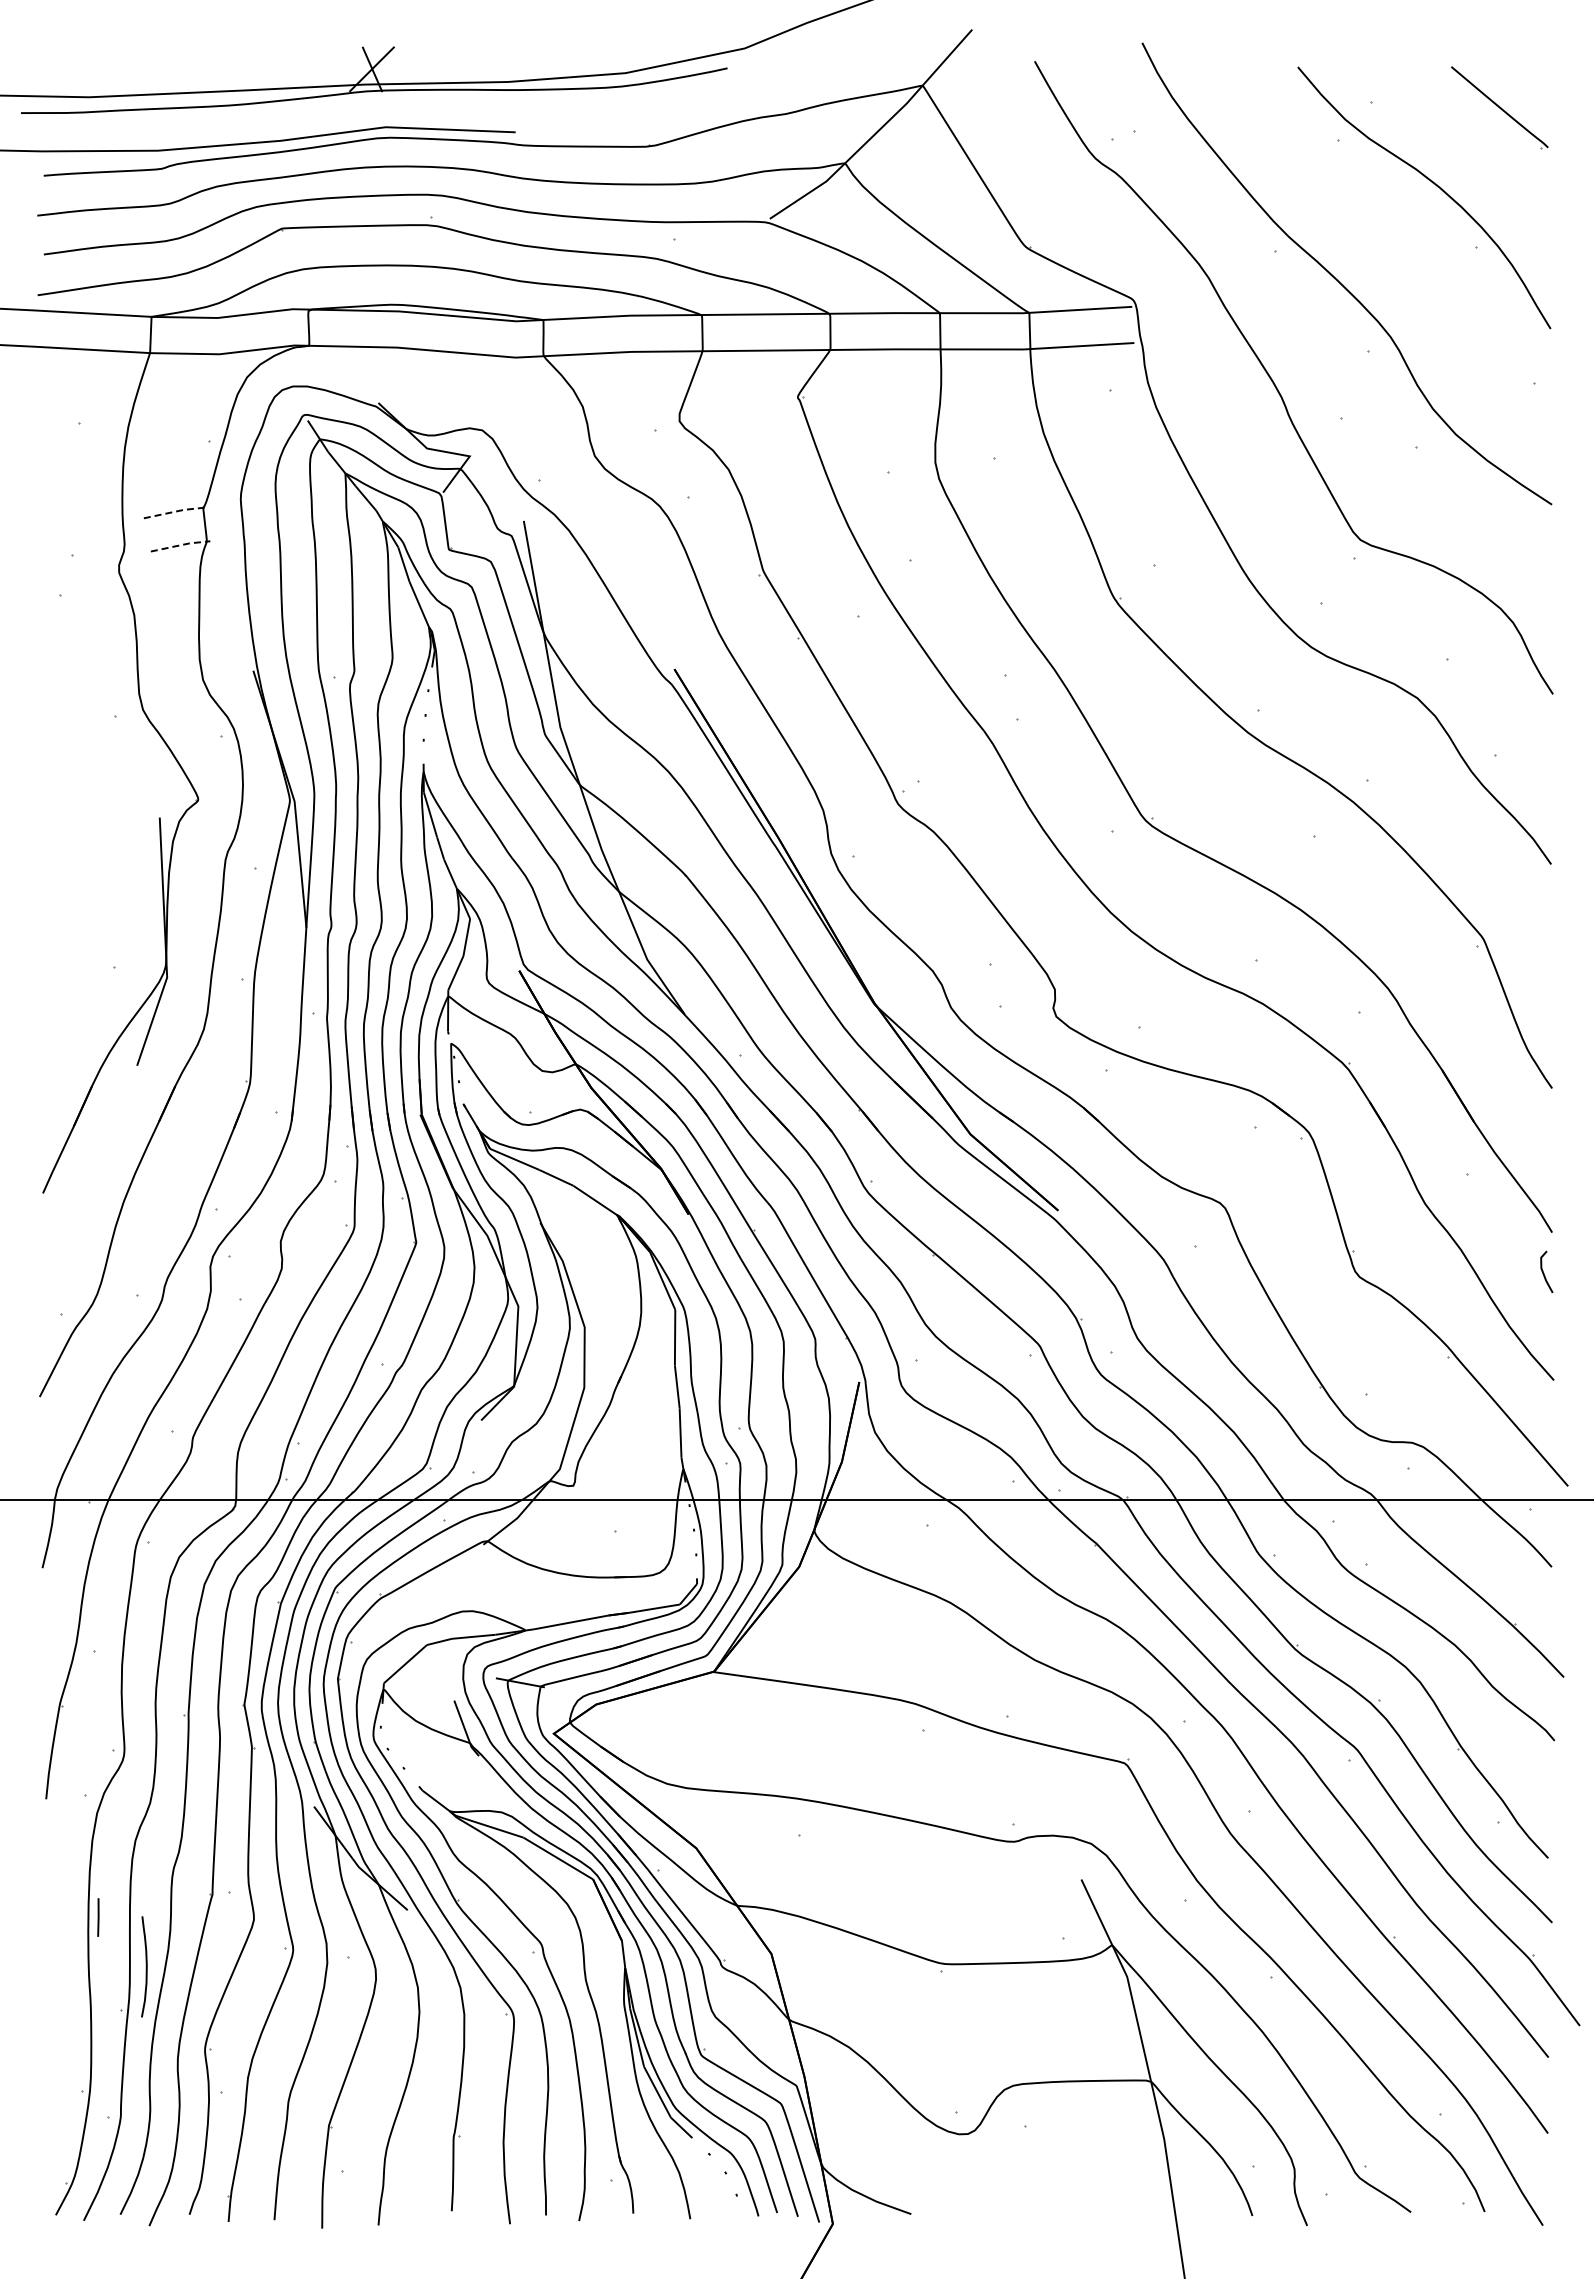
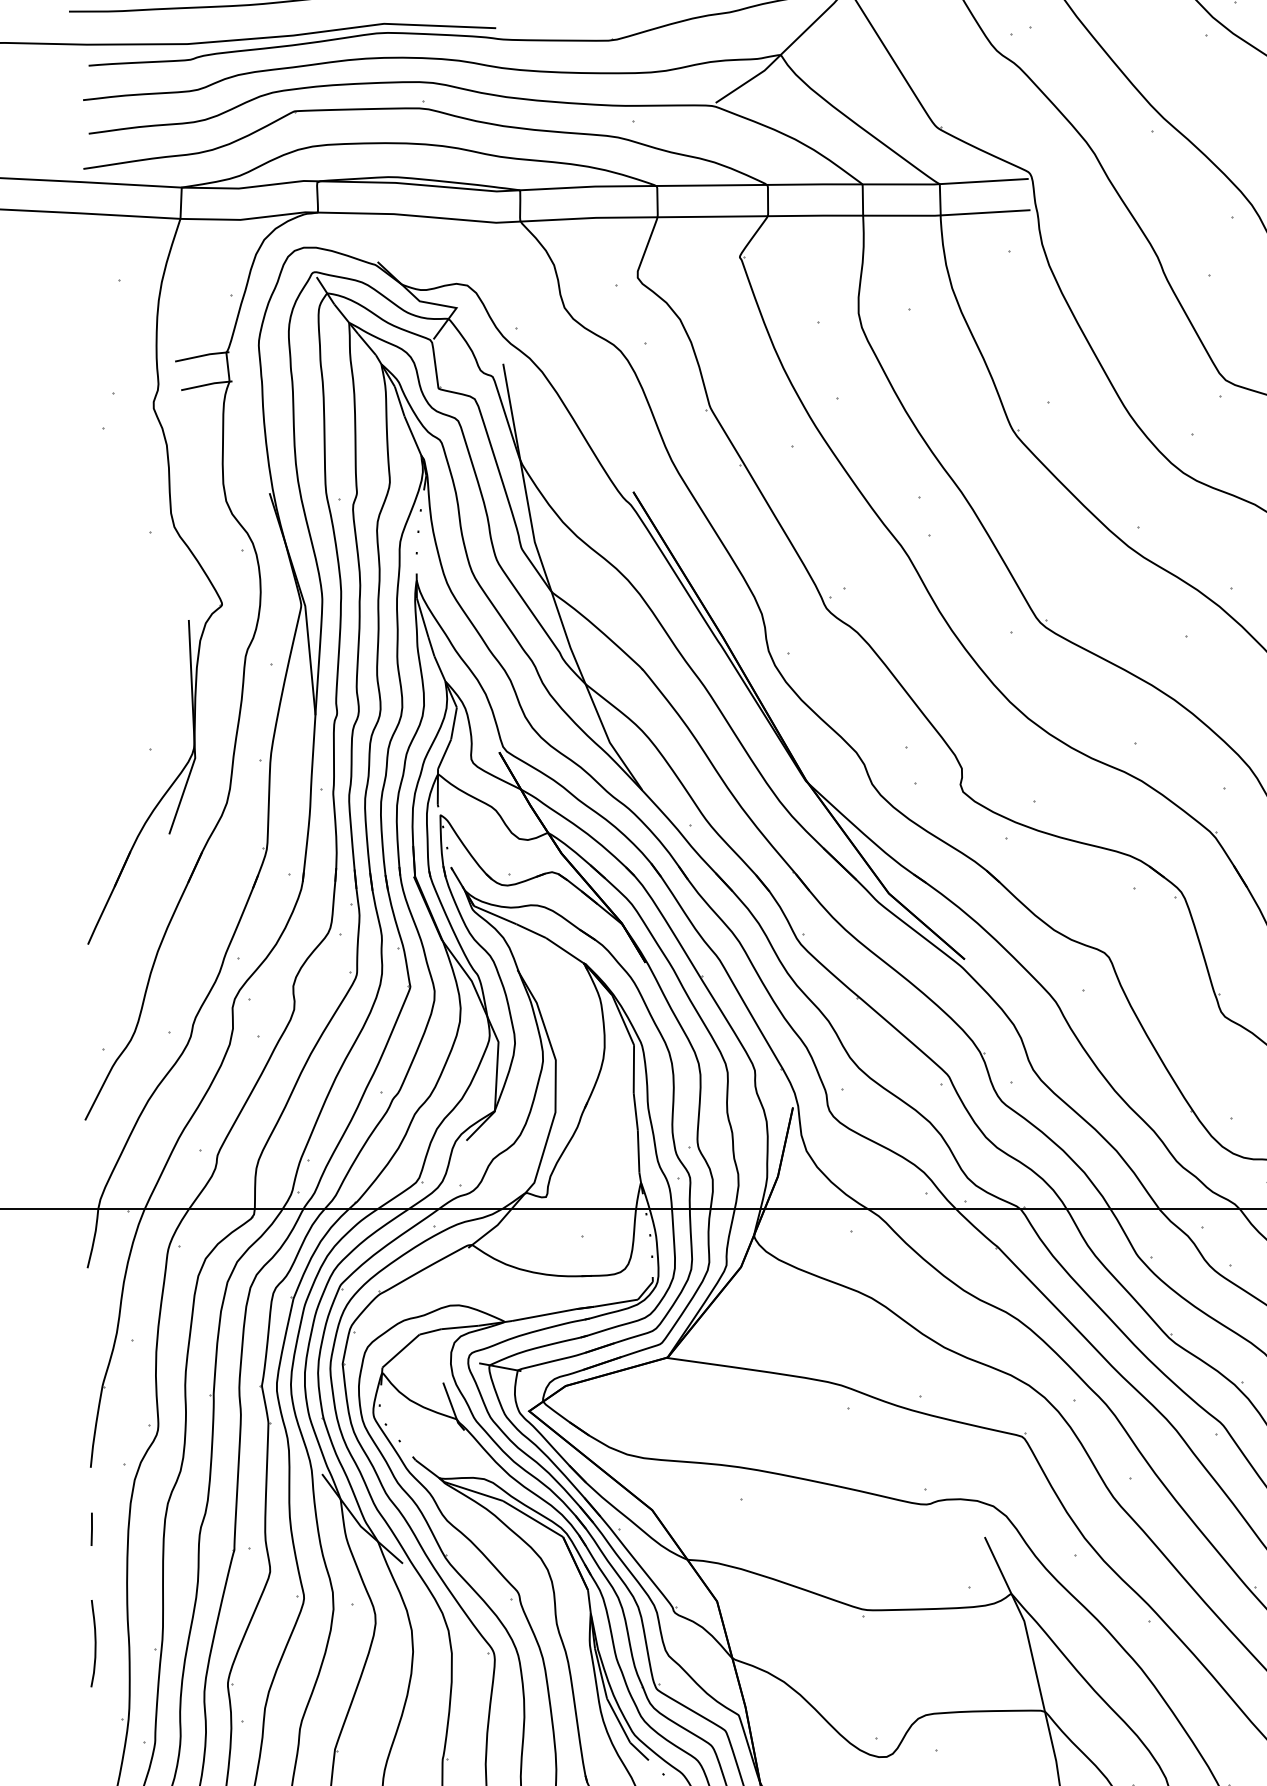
line: (175, 511) -> (202, 355), dashed -> solid
line: (180, 545) -> (206, 385), dashed -> solid
line: (98, 1917) -> (91, 1529), moved
curve: (145, 1966) -> (94, 1643), moved

